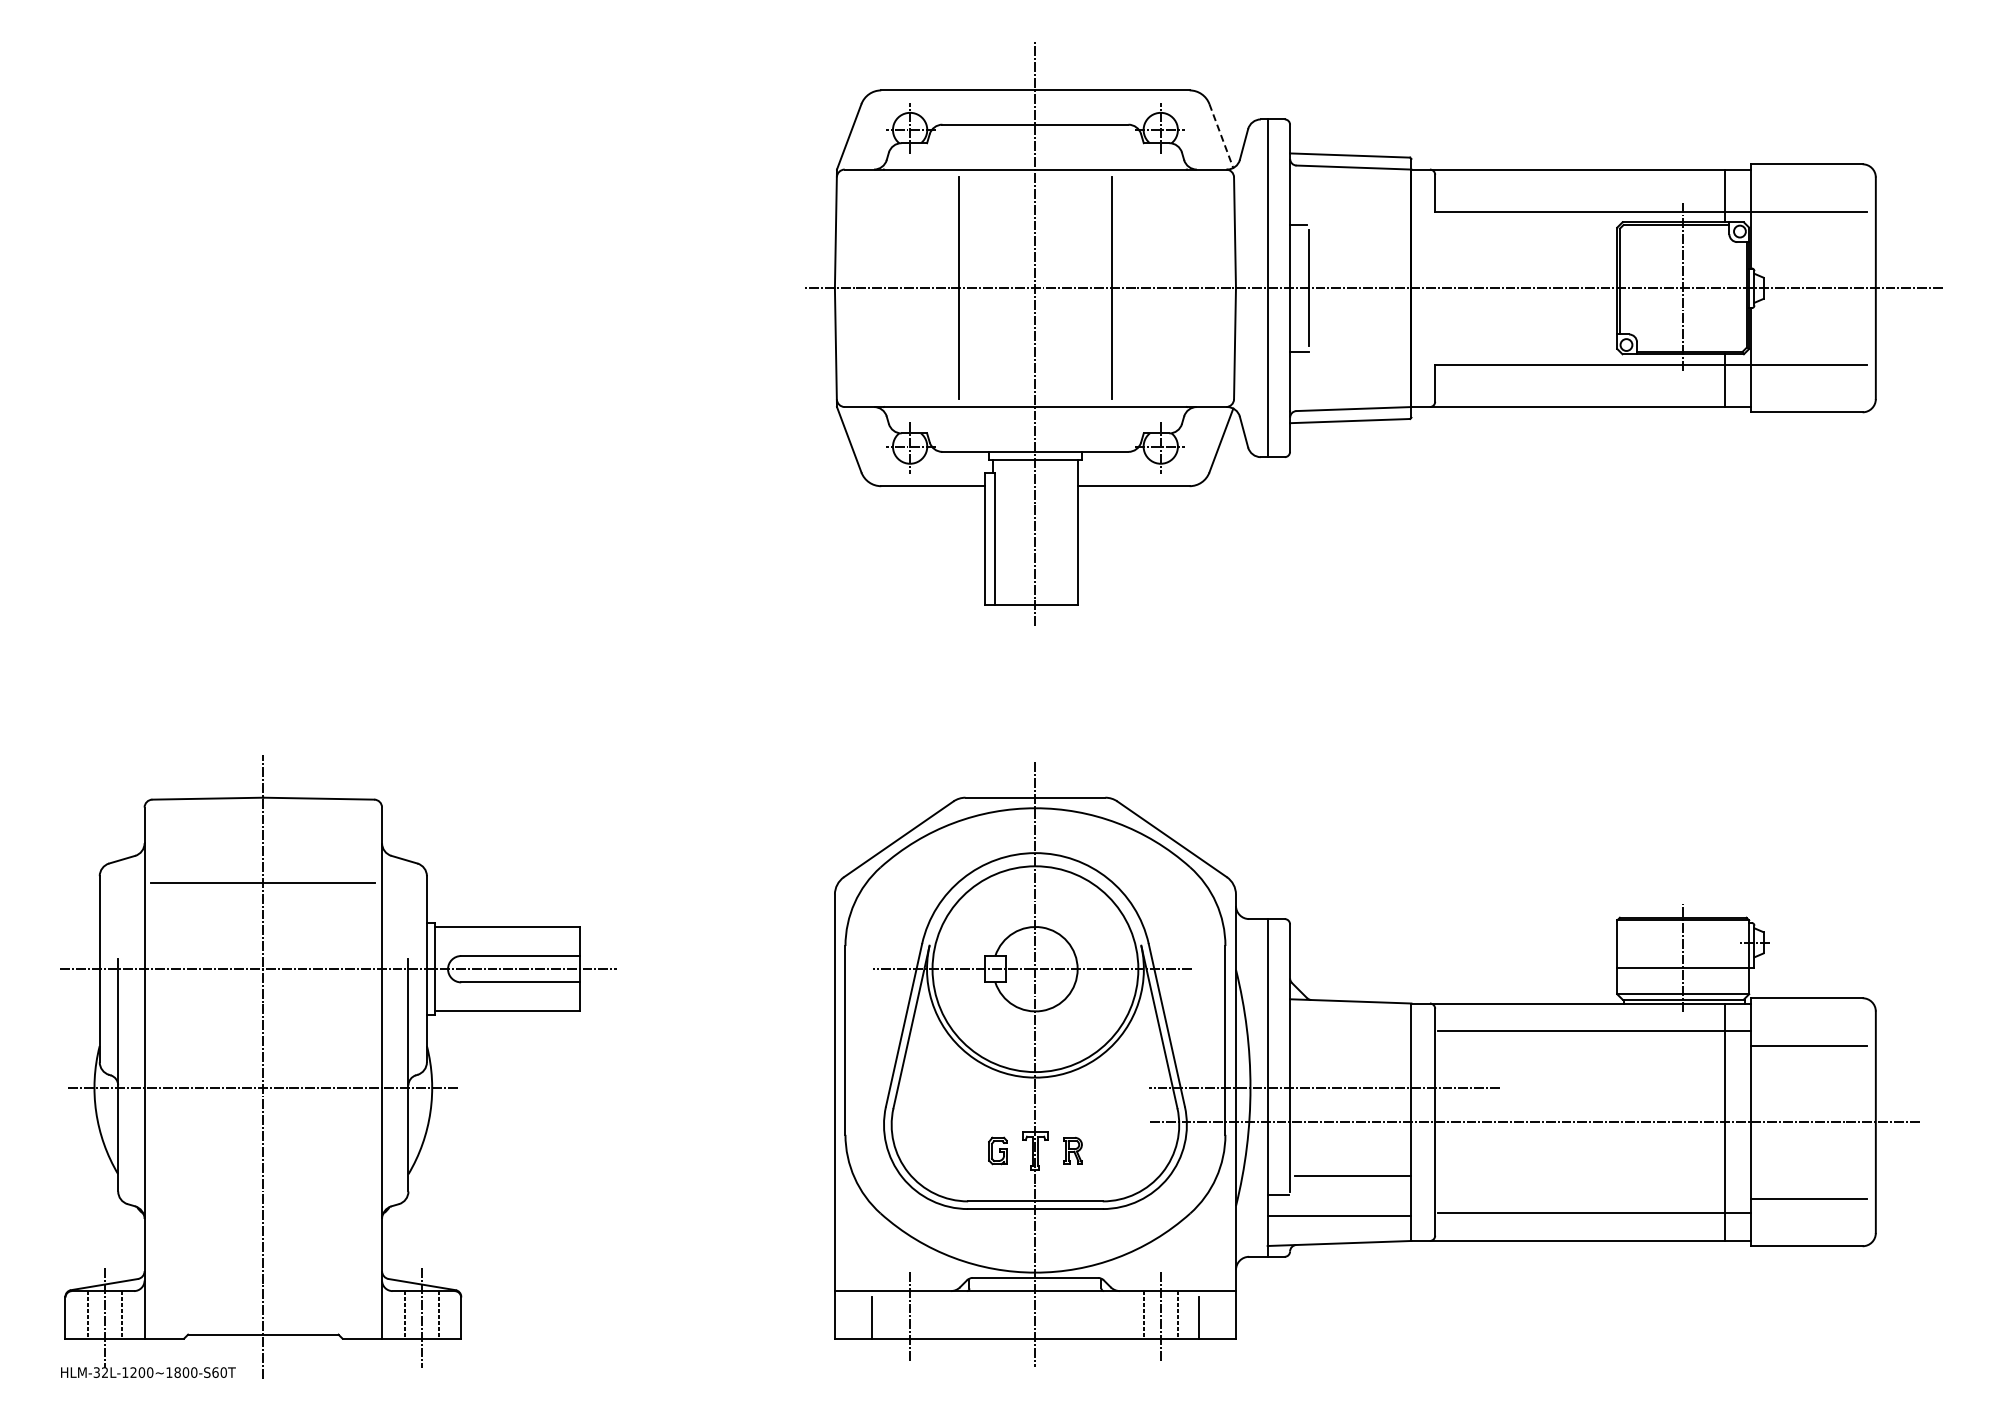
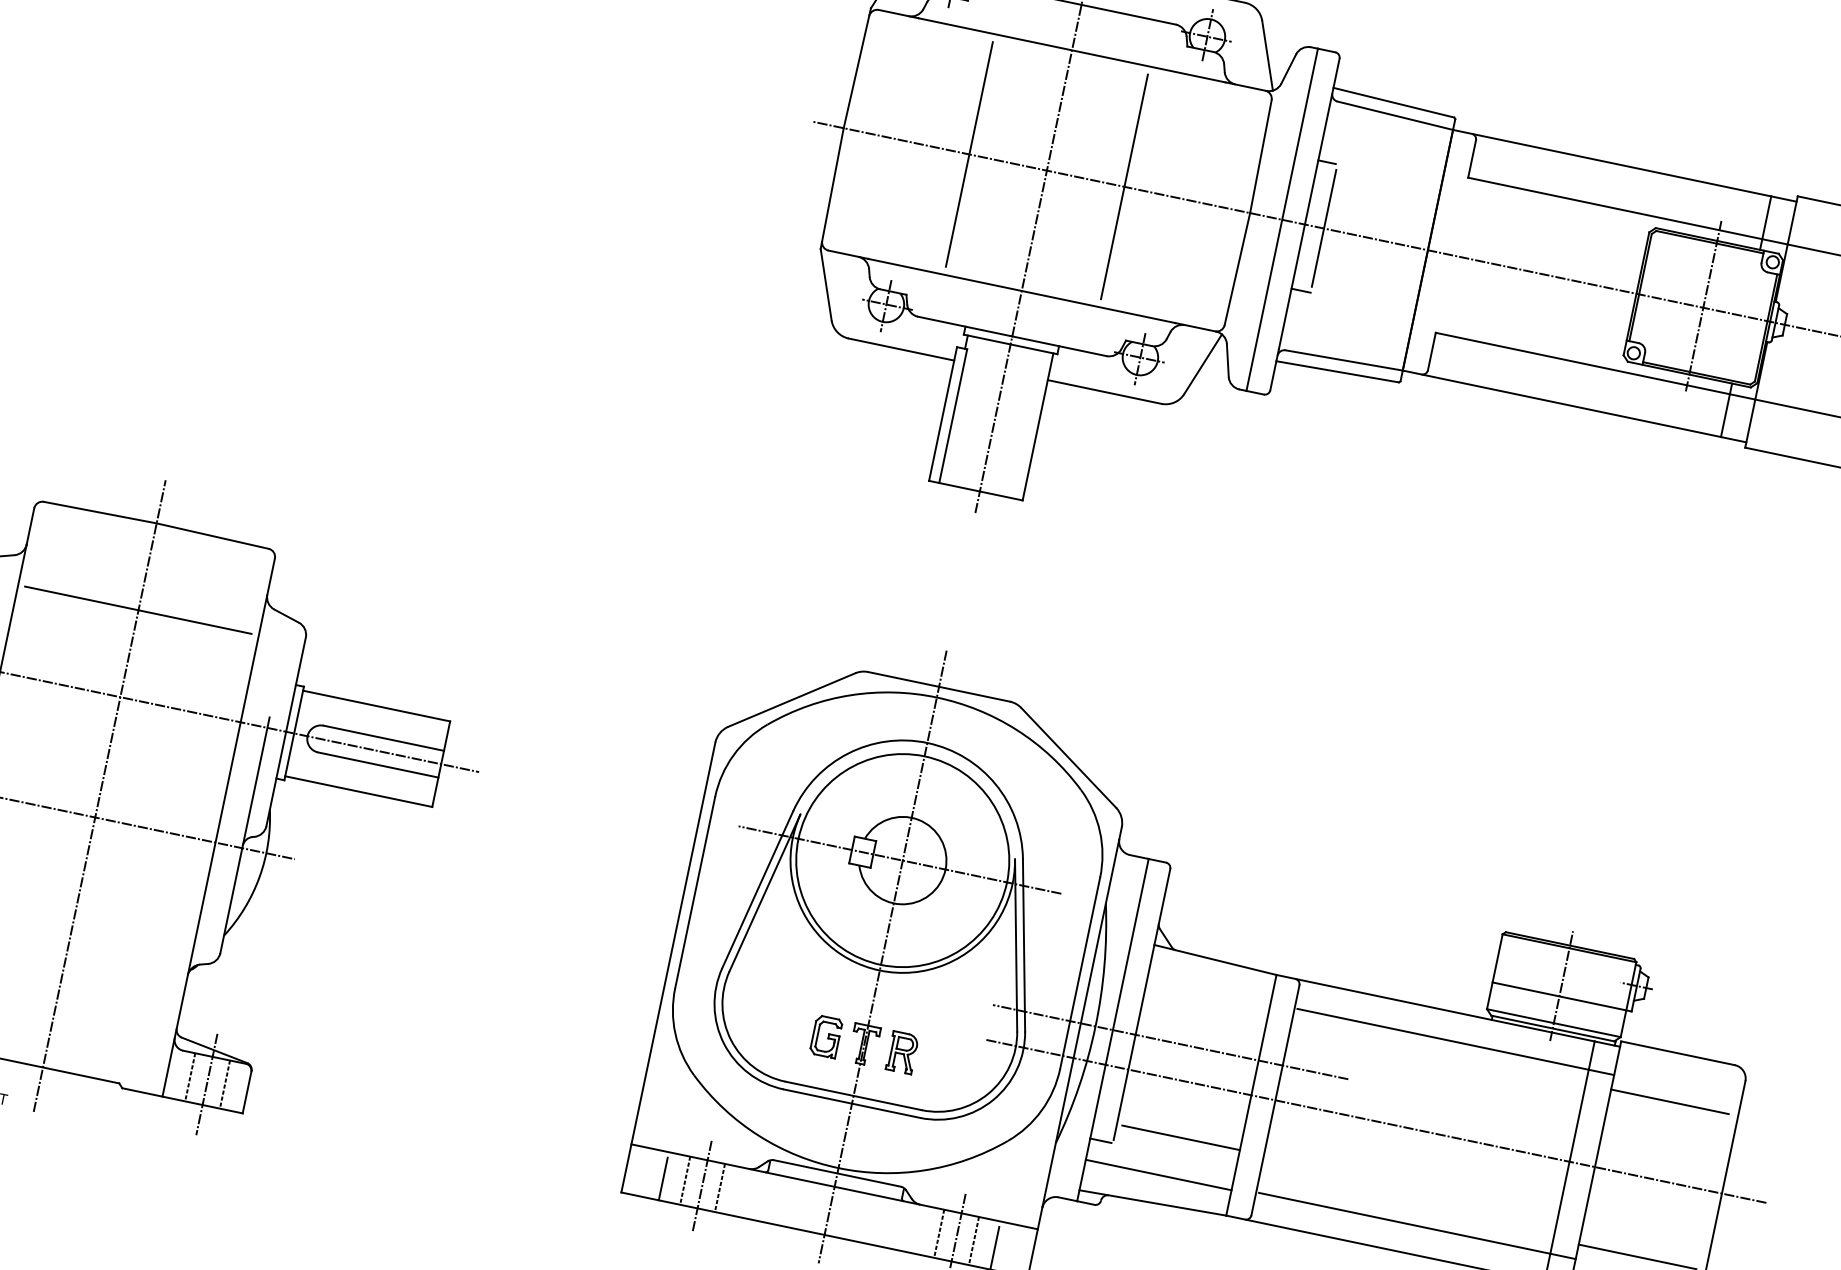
line: (1221, 136) -> (1267, 56), dashed -> solid
part: (997, 1150) -> (825, 1036), size x1.43
part: (1073, 1150) -> (902, 1052), size x1.43
line: (892, 1314) -> (684, 1180), added
line: (927, 1314) -> (720, 1187), added

